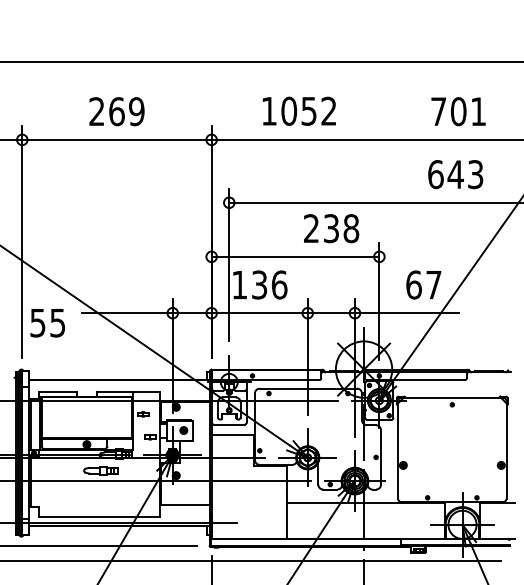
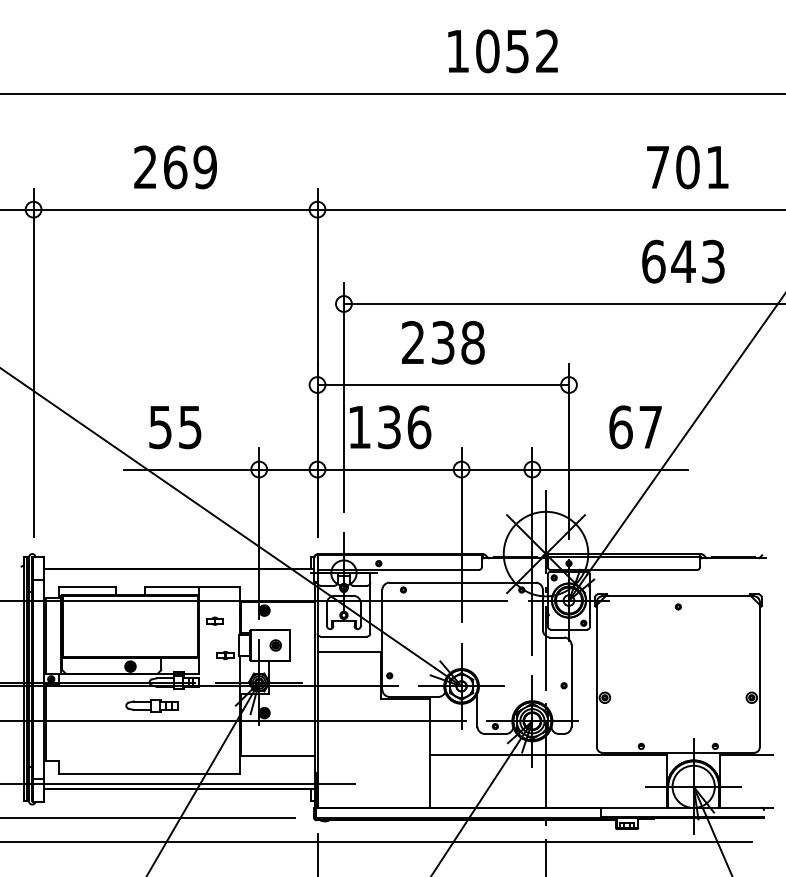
text: (298, 110) -> (501, 50), moved
text: (331, 228) -> (443, 342), moved
text: (47, 323) -> (174, 428), moved

